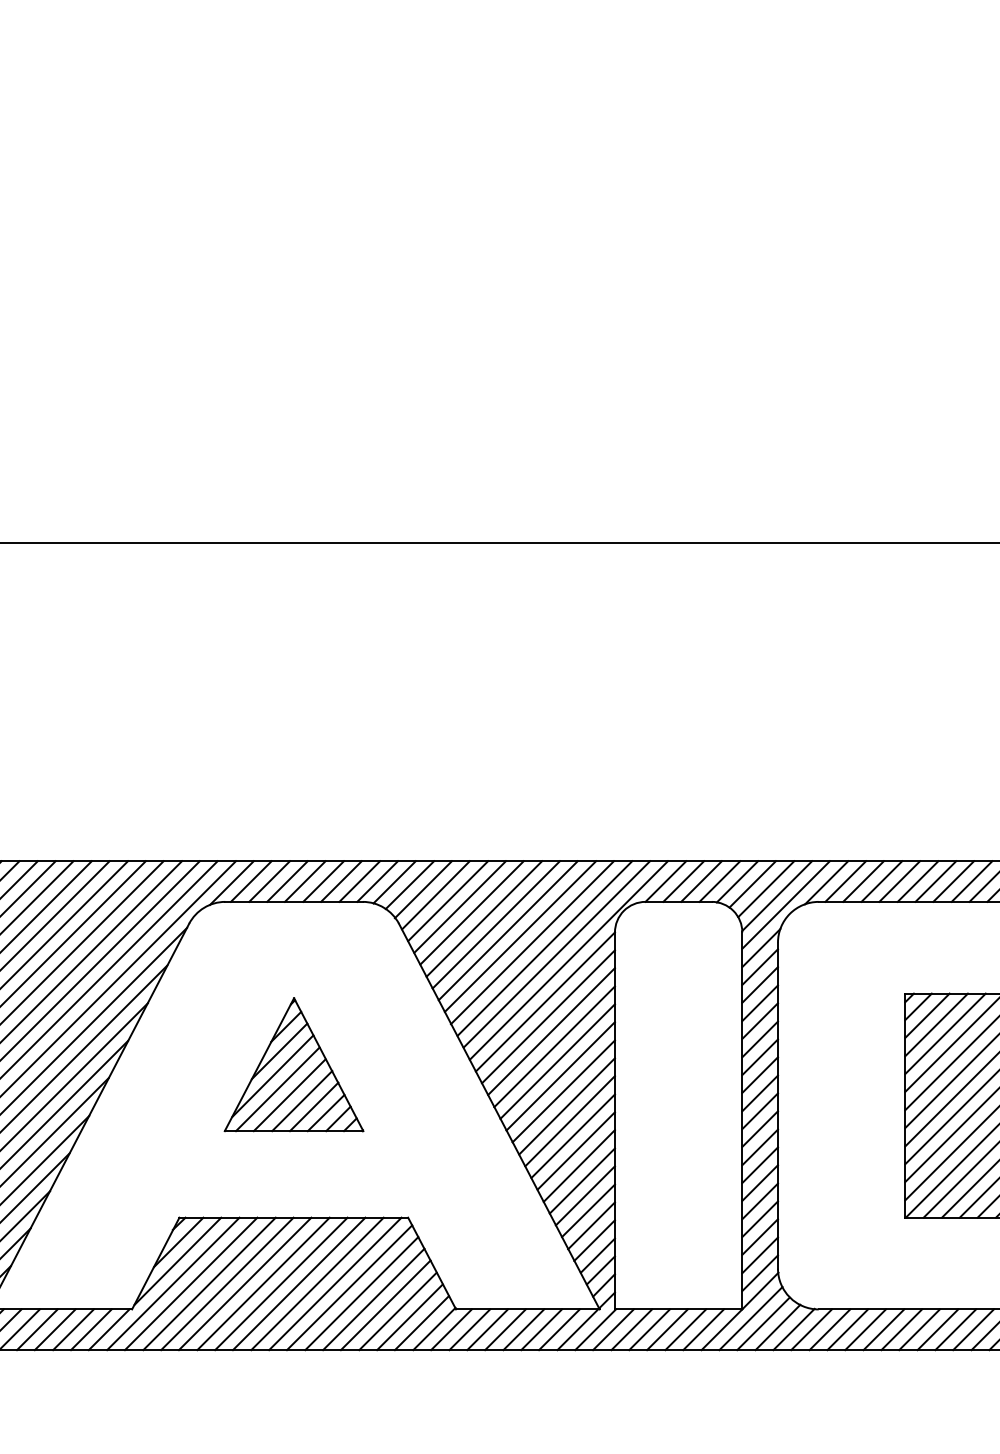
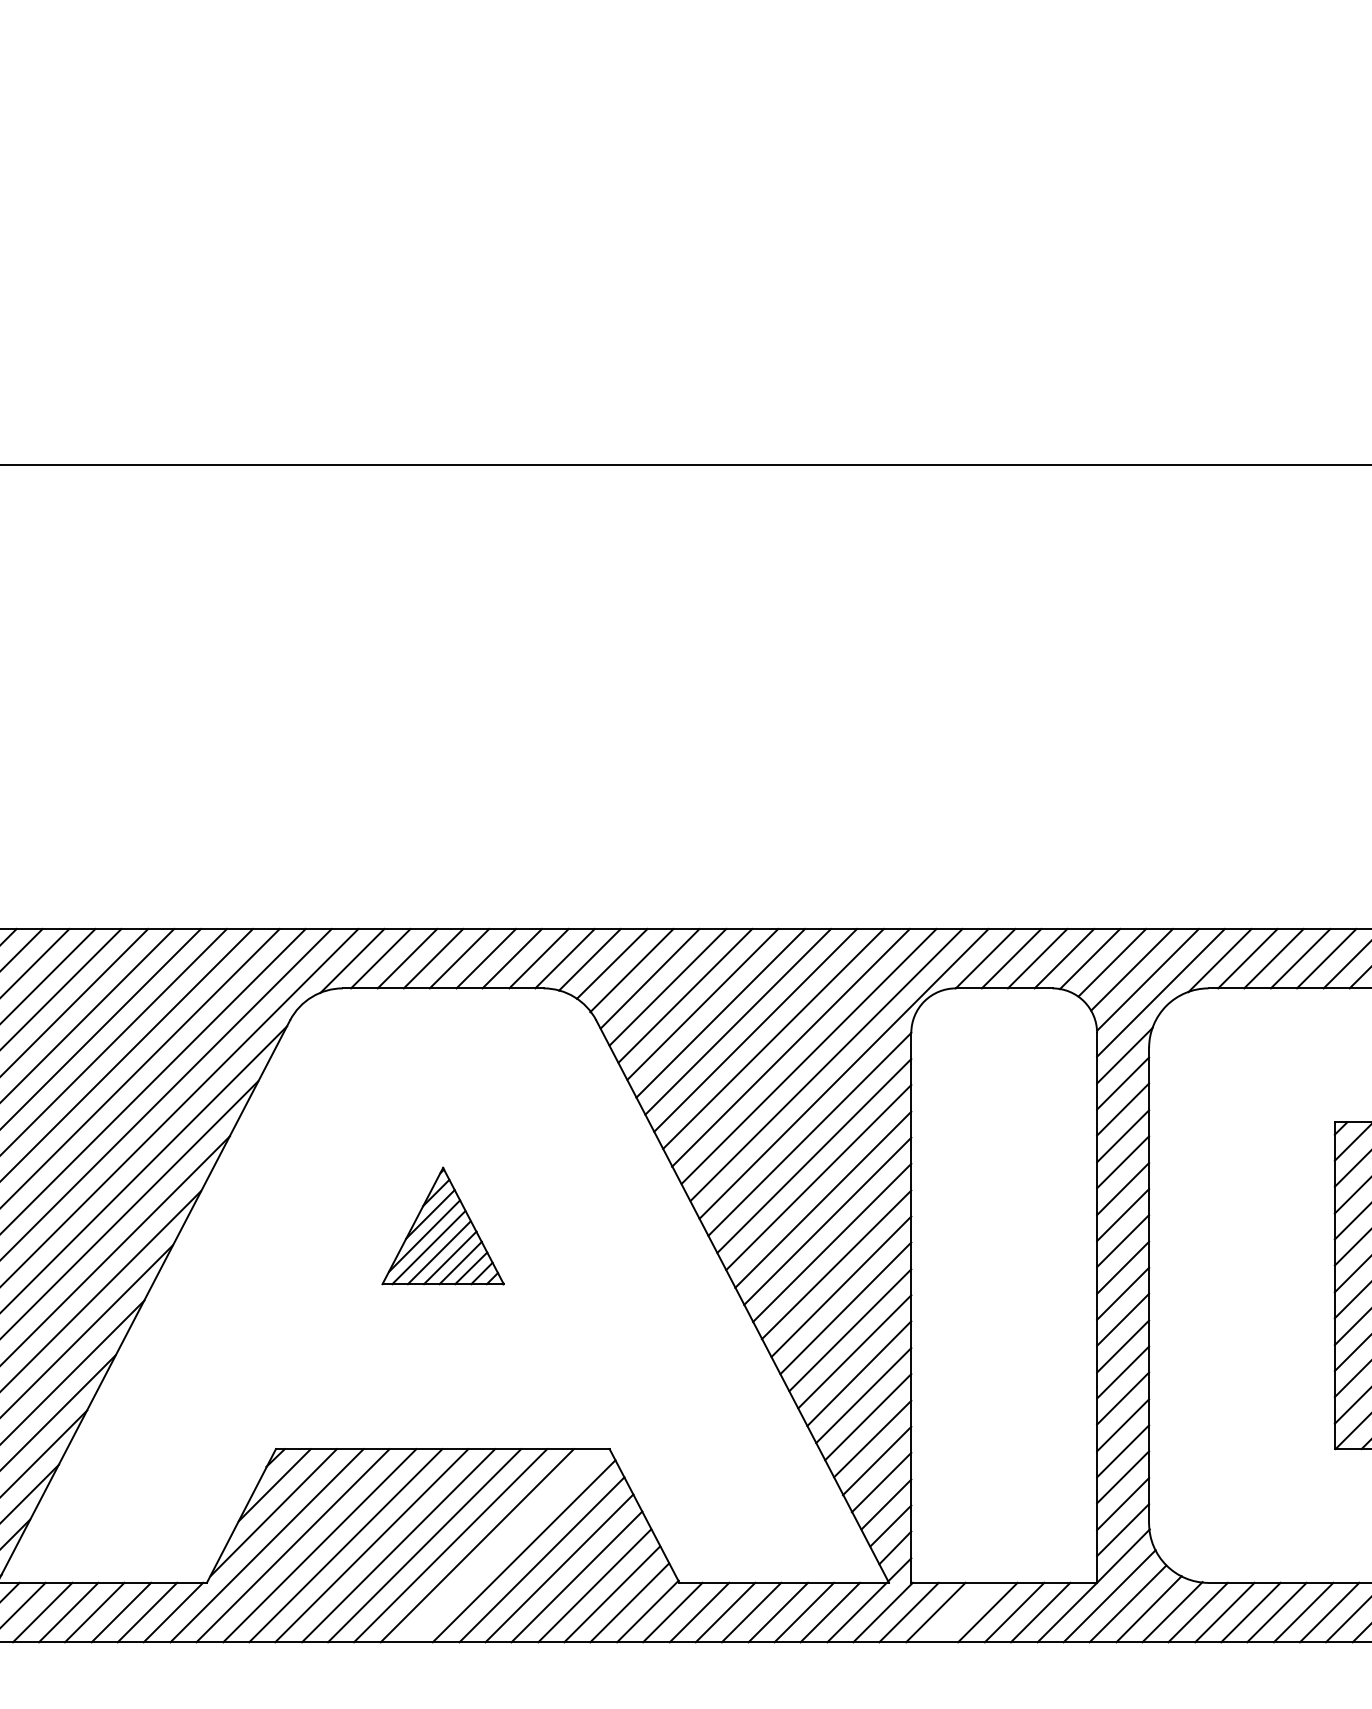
part: (293, 1064) -> (442, 1225), size x0.6
line: (335, 1283) -> (503, 1545), removed
line: (649, 1329) -> (961, 1612), removed

